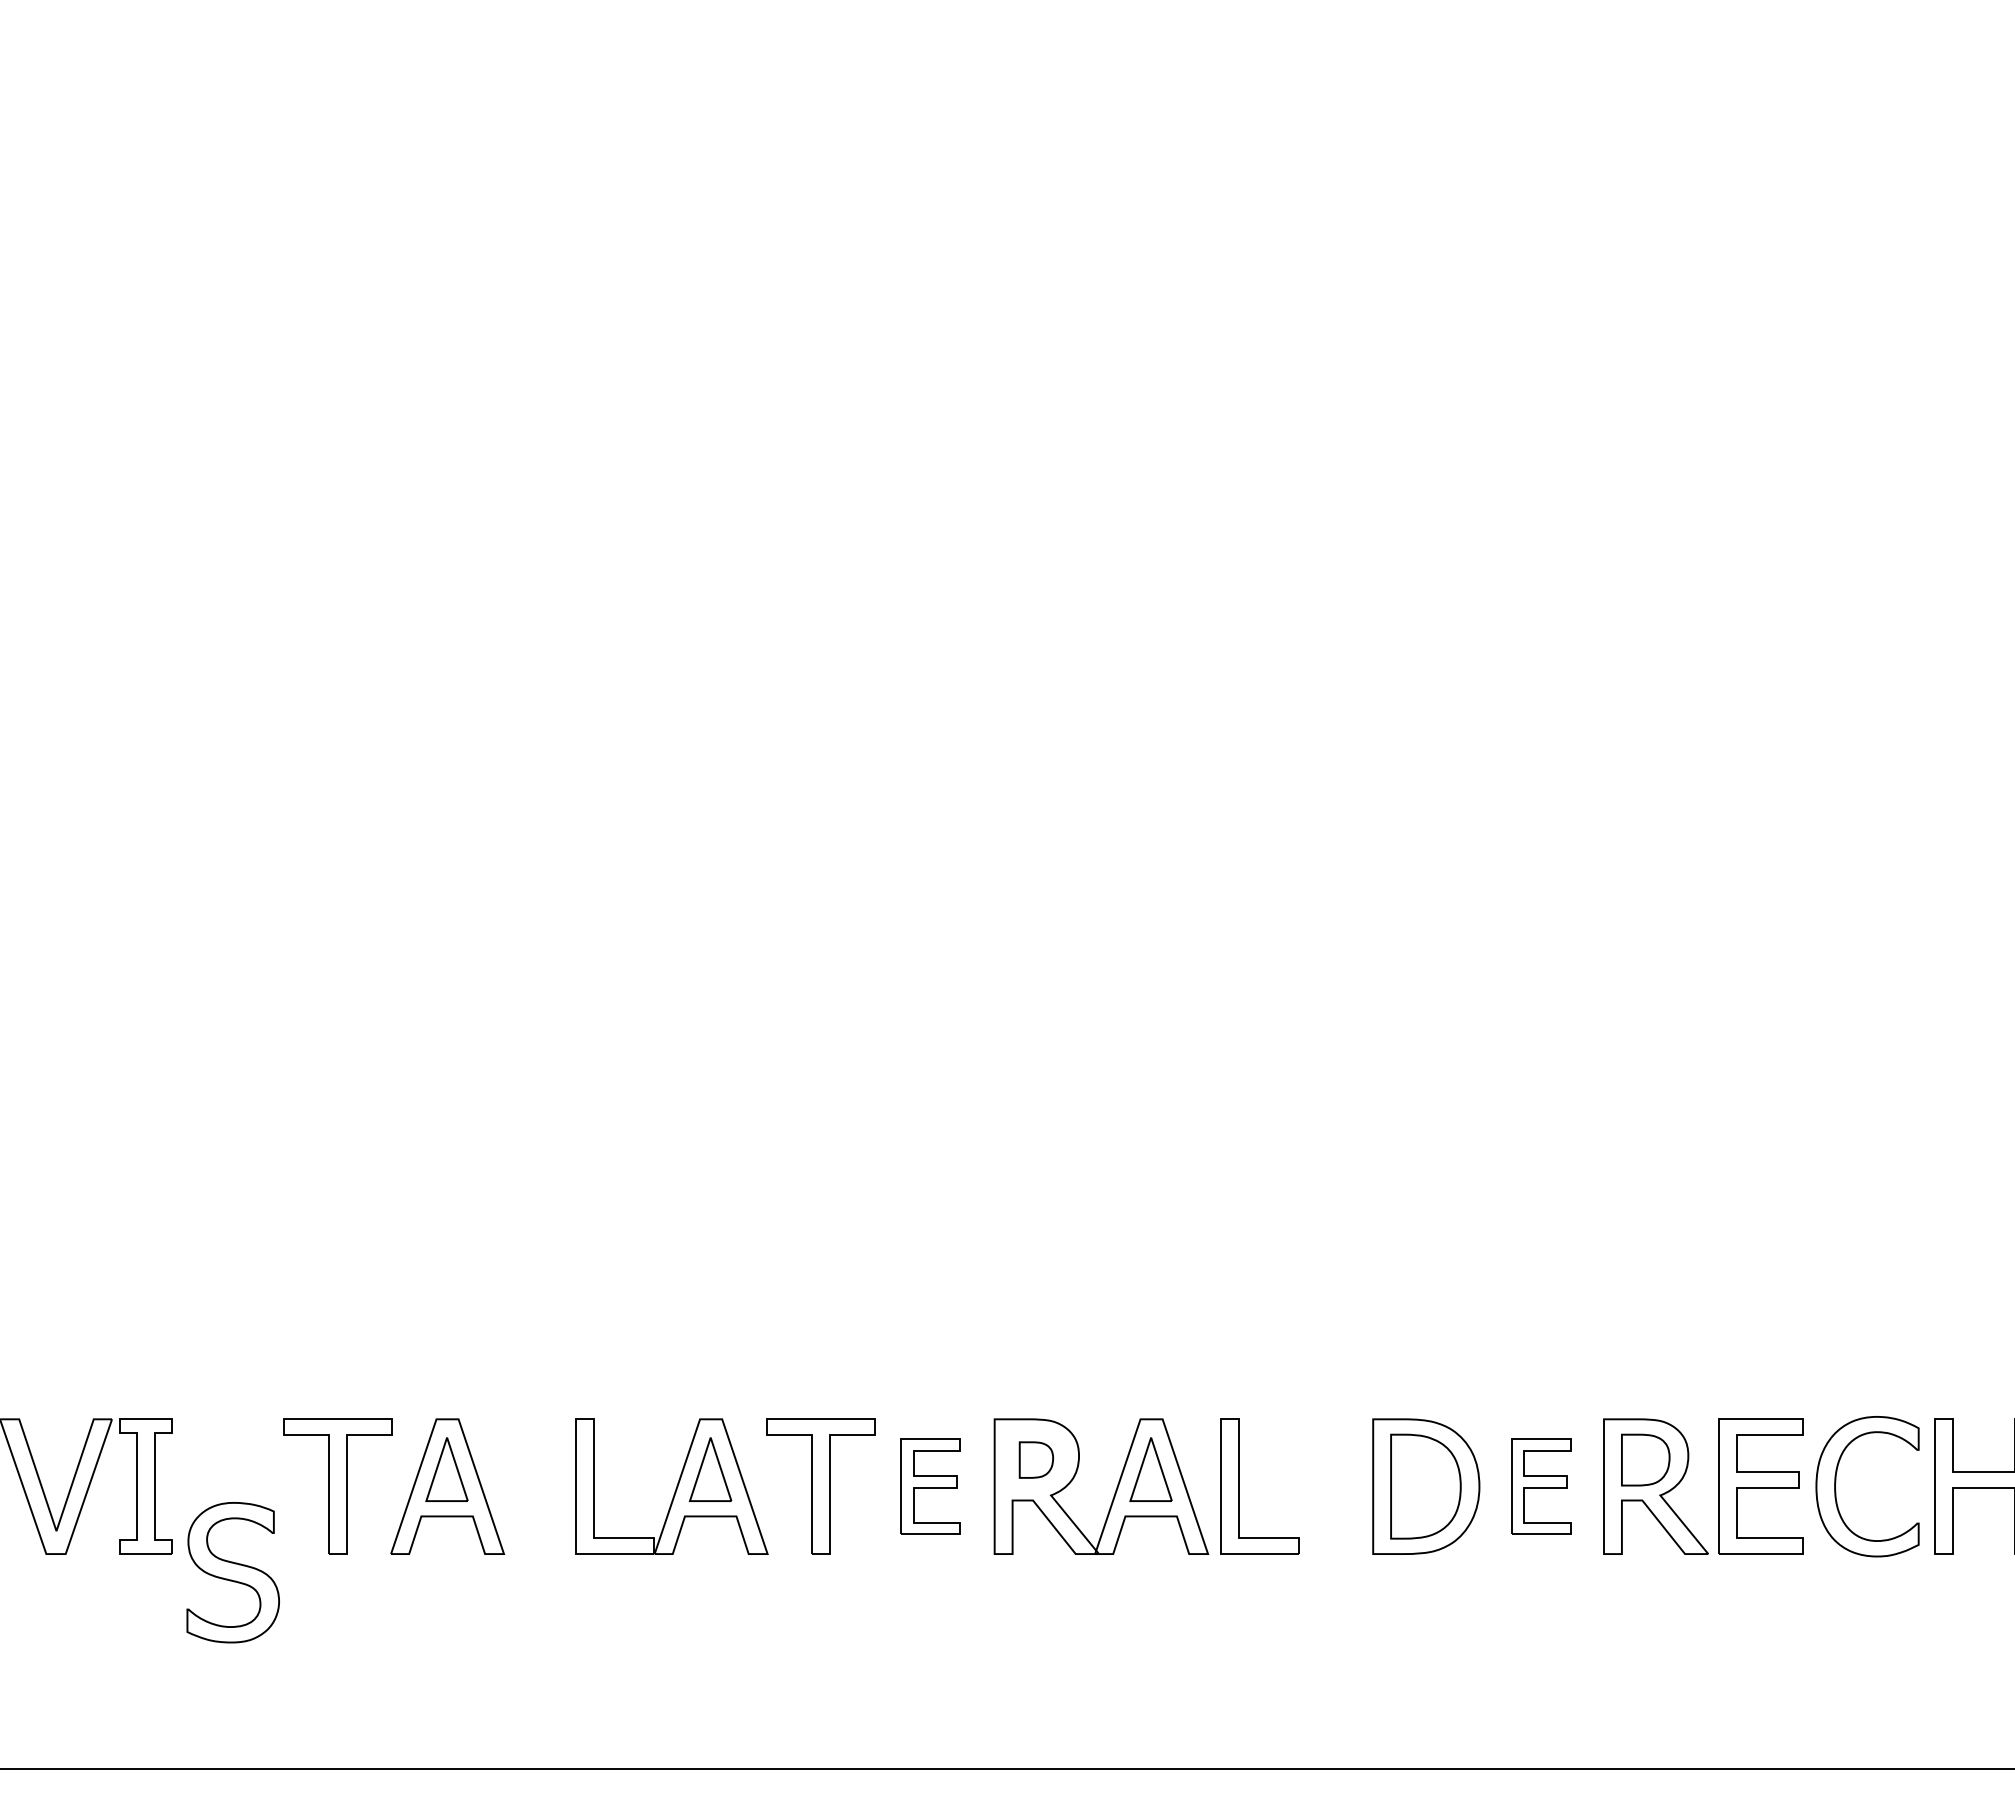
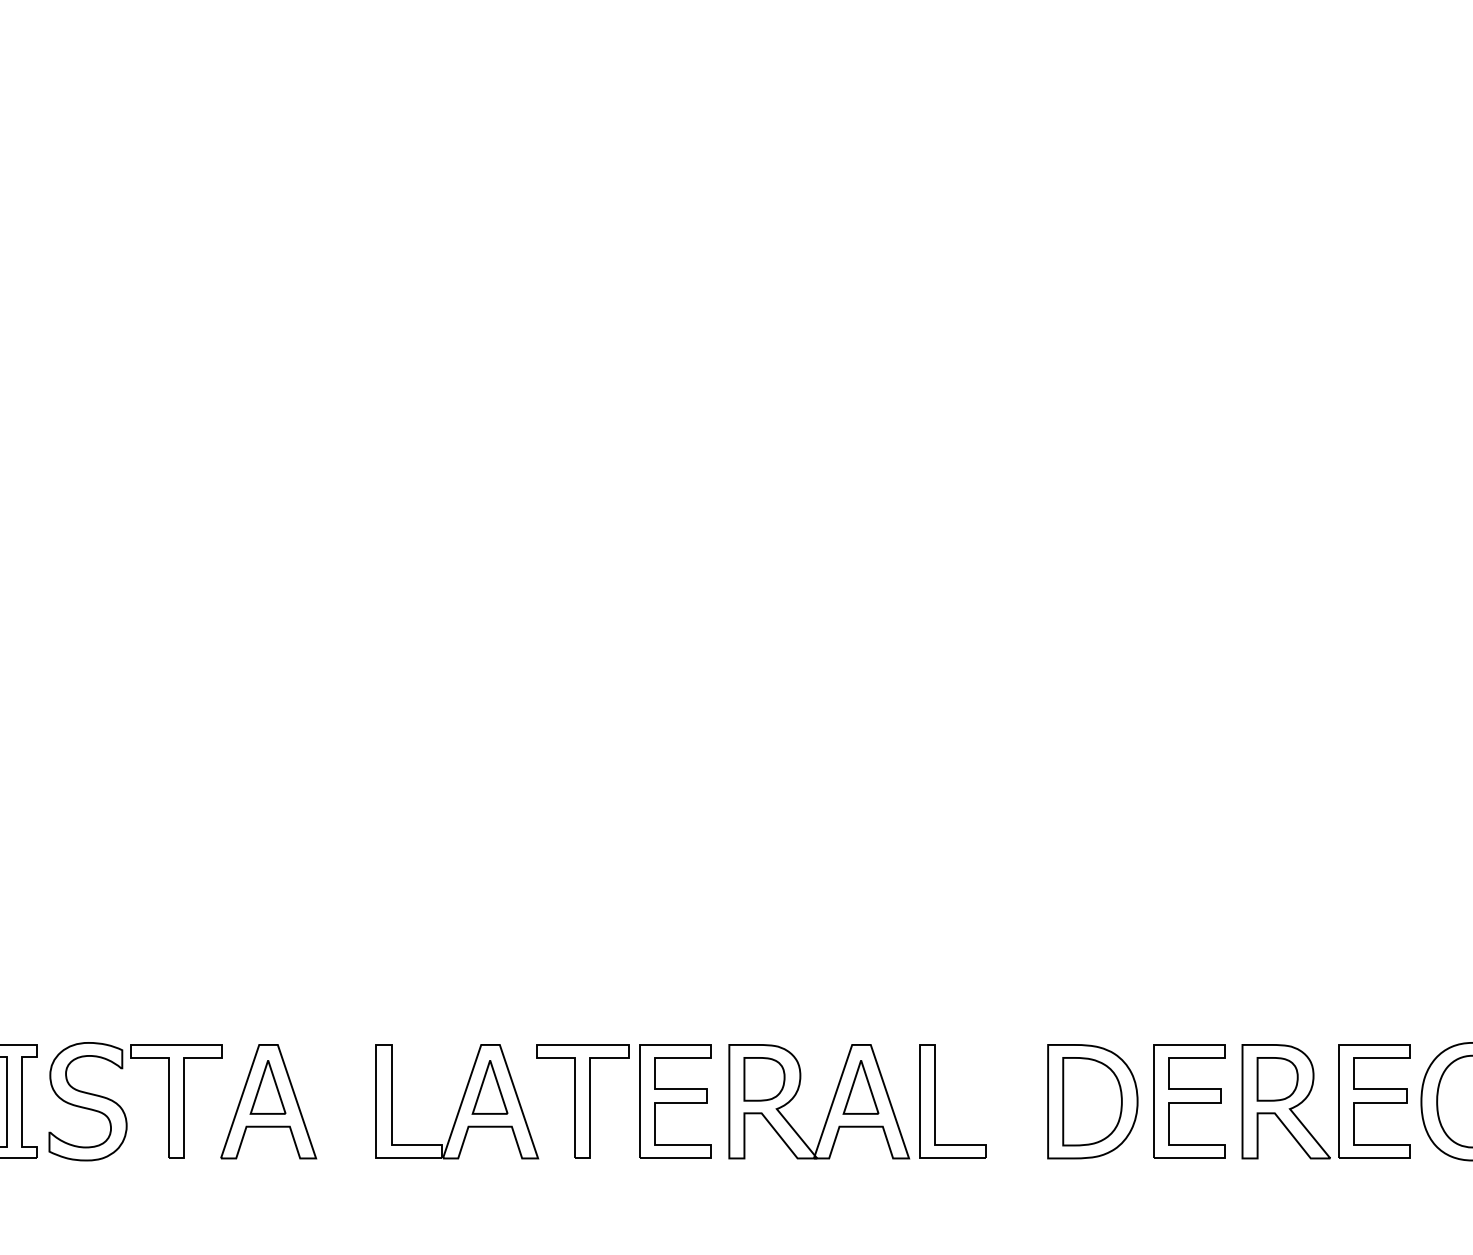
part: (1036, 1459) -> (764, 1078), size x1.43
part: (930, 1486) -> (675, 1101), size x1.43
part: (1540, 1486) -> (1189, 1101), size x1.43
part: (232, 1572) -> (87, 1101), moved

